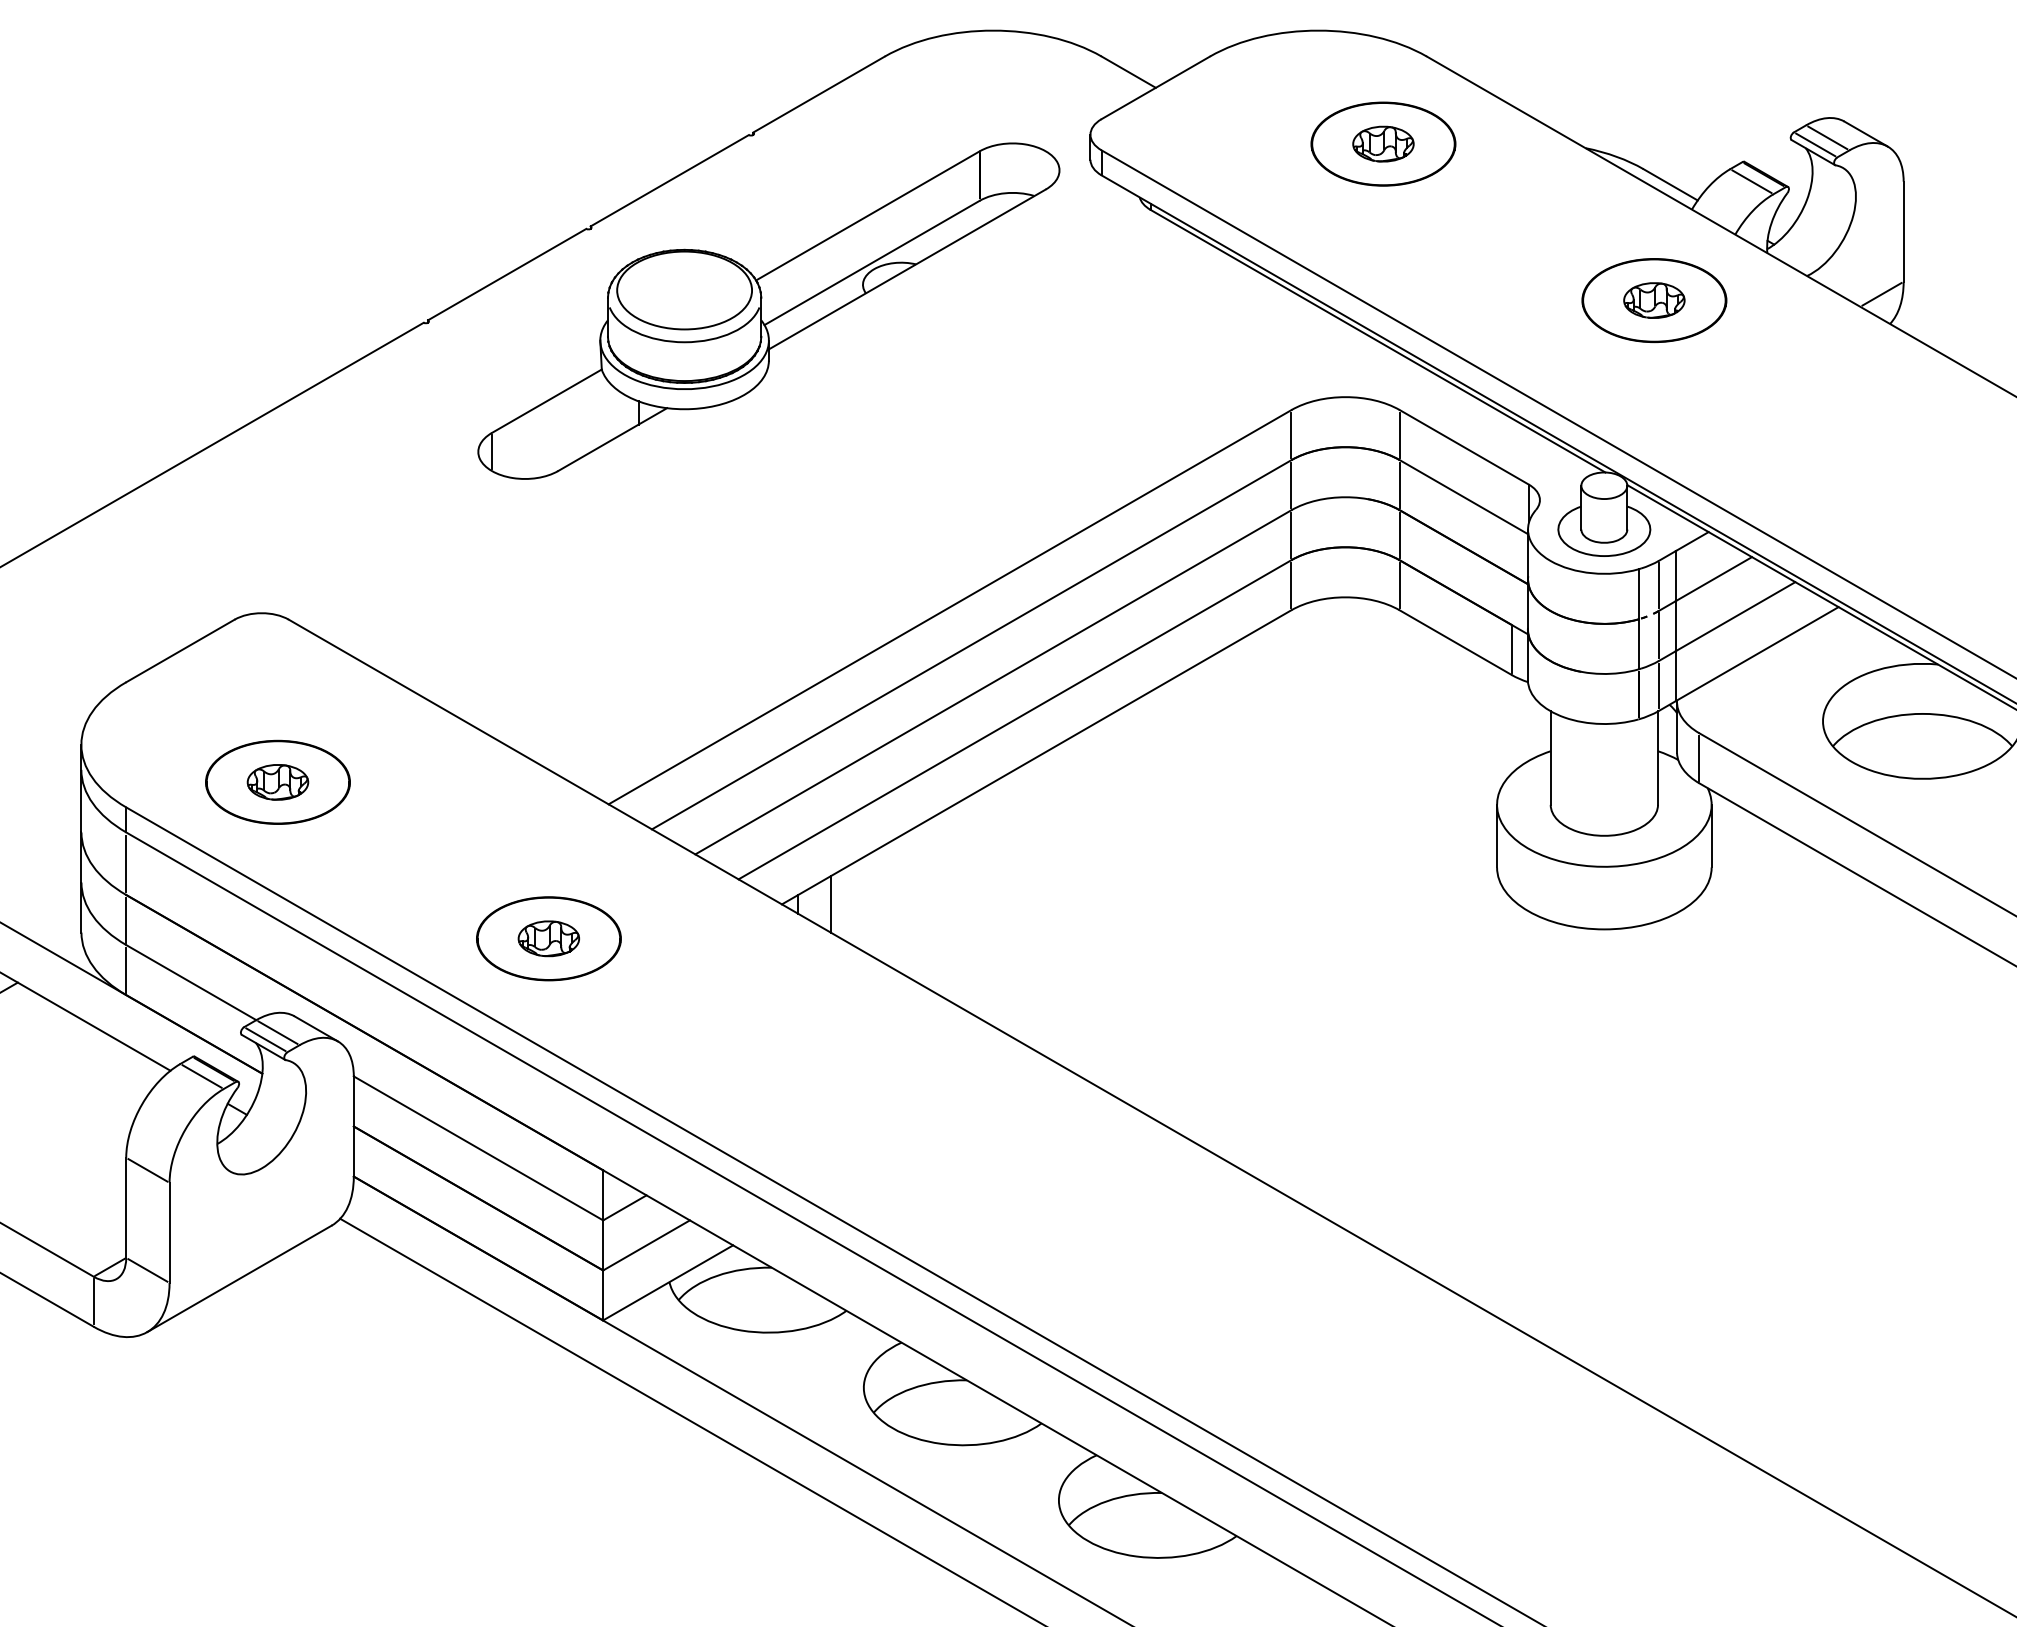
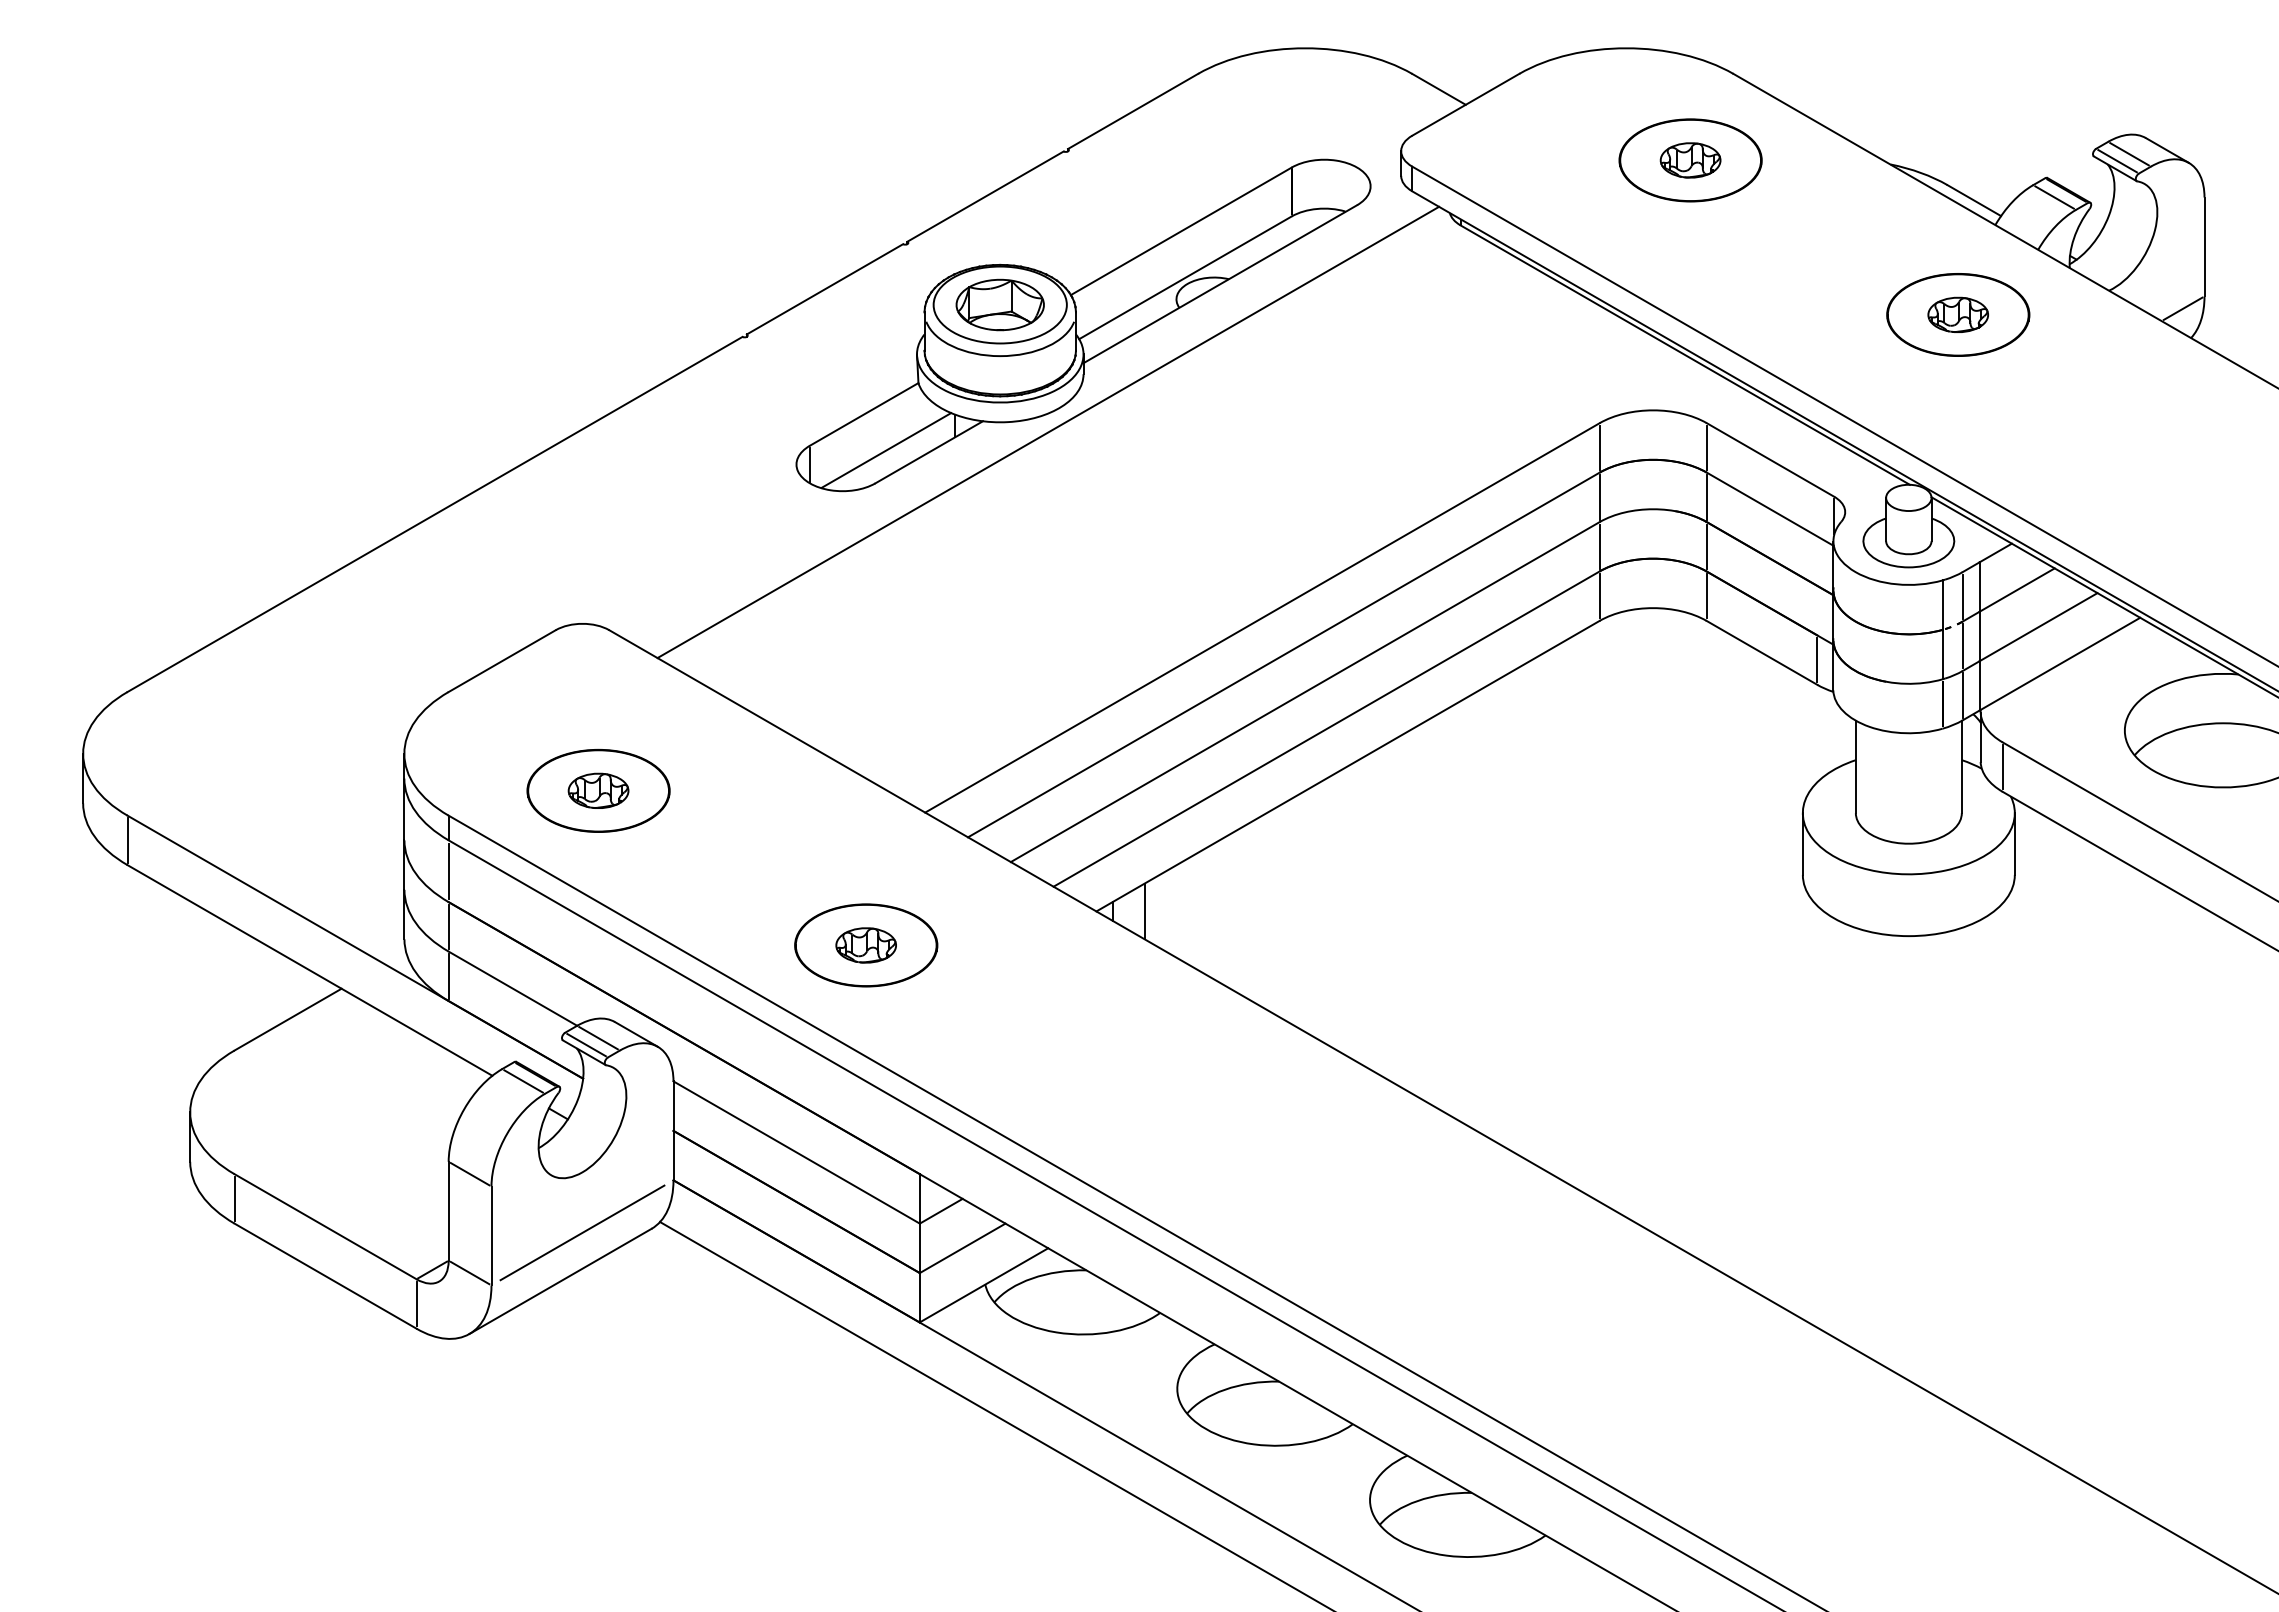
part: (683, 289) -> (999, 304), added
line: (733, 419) -> (1048, 432), added
line: (569, 437) -> (886, 450), added
line: (261, 1229) -> (582, 1232), added

